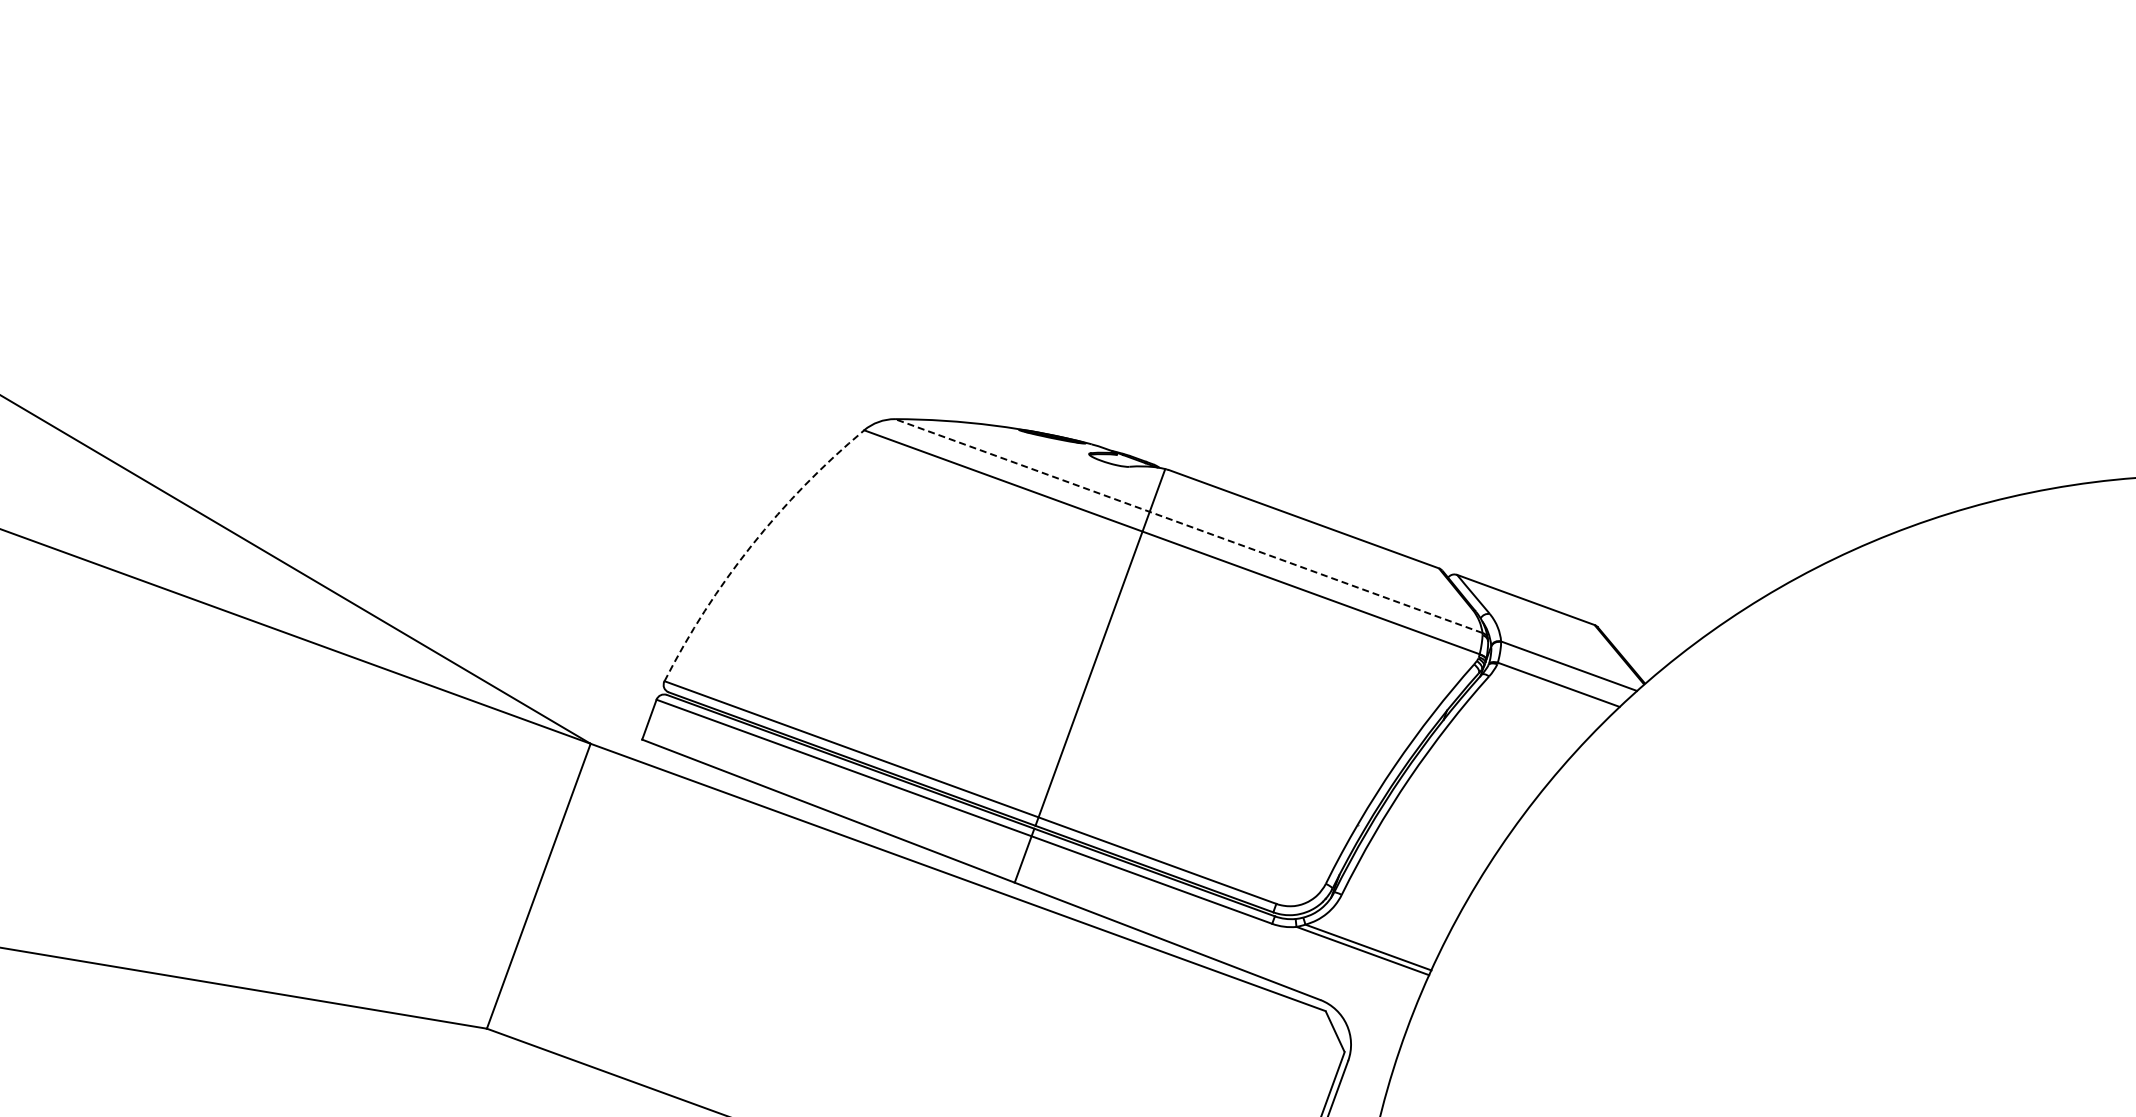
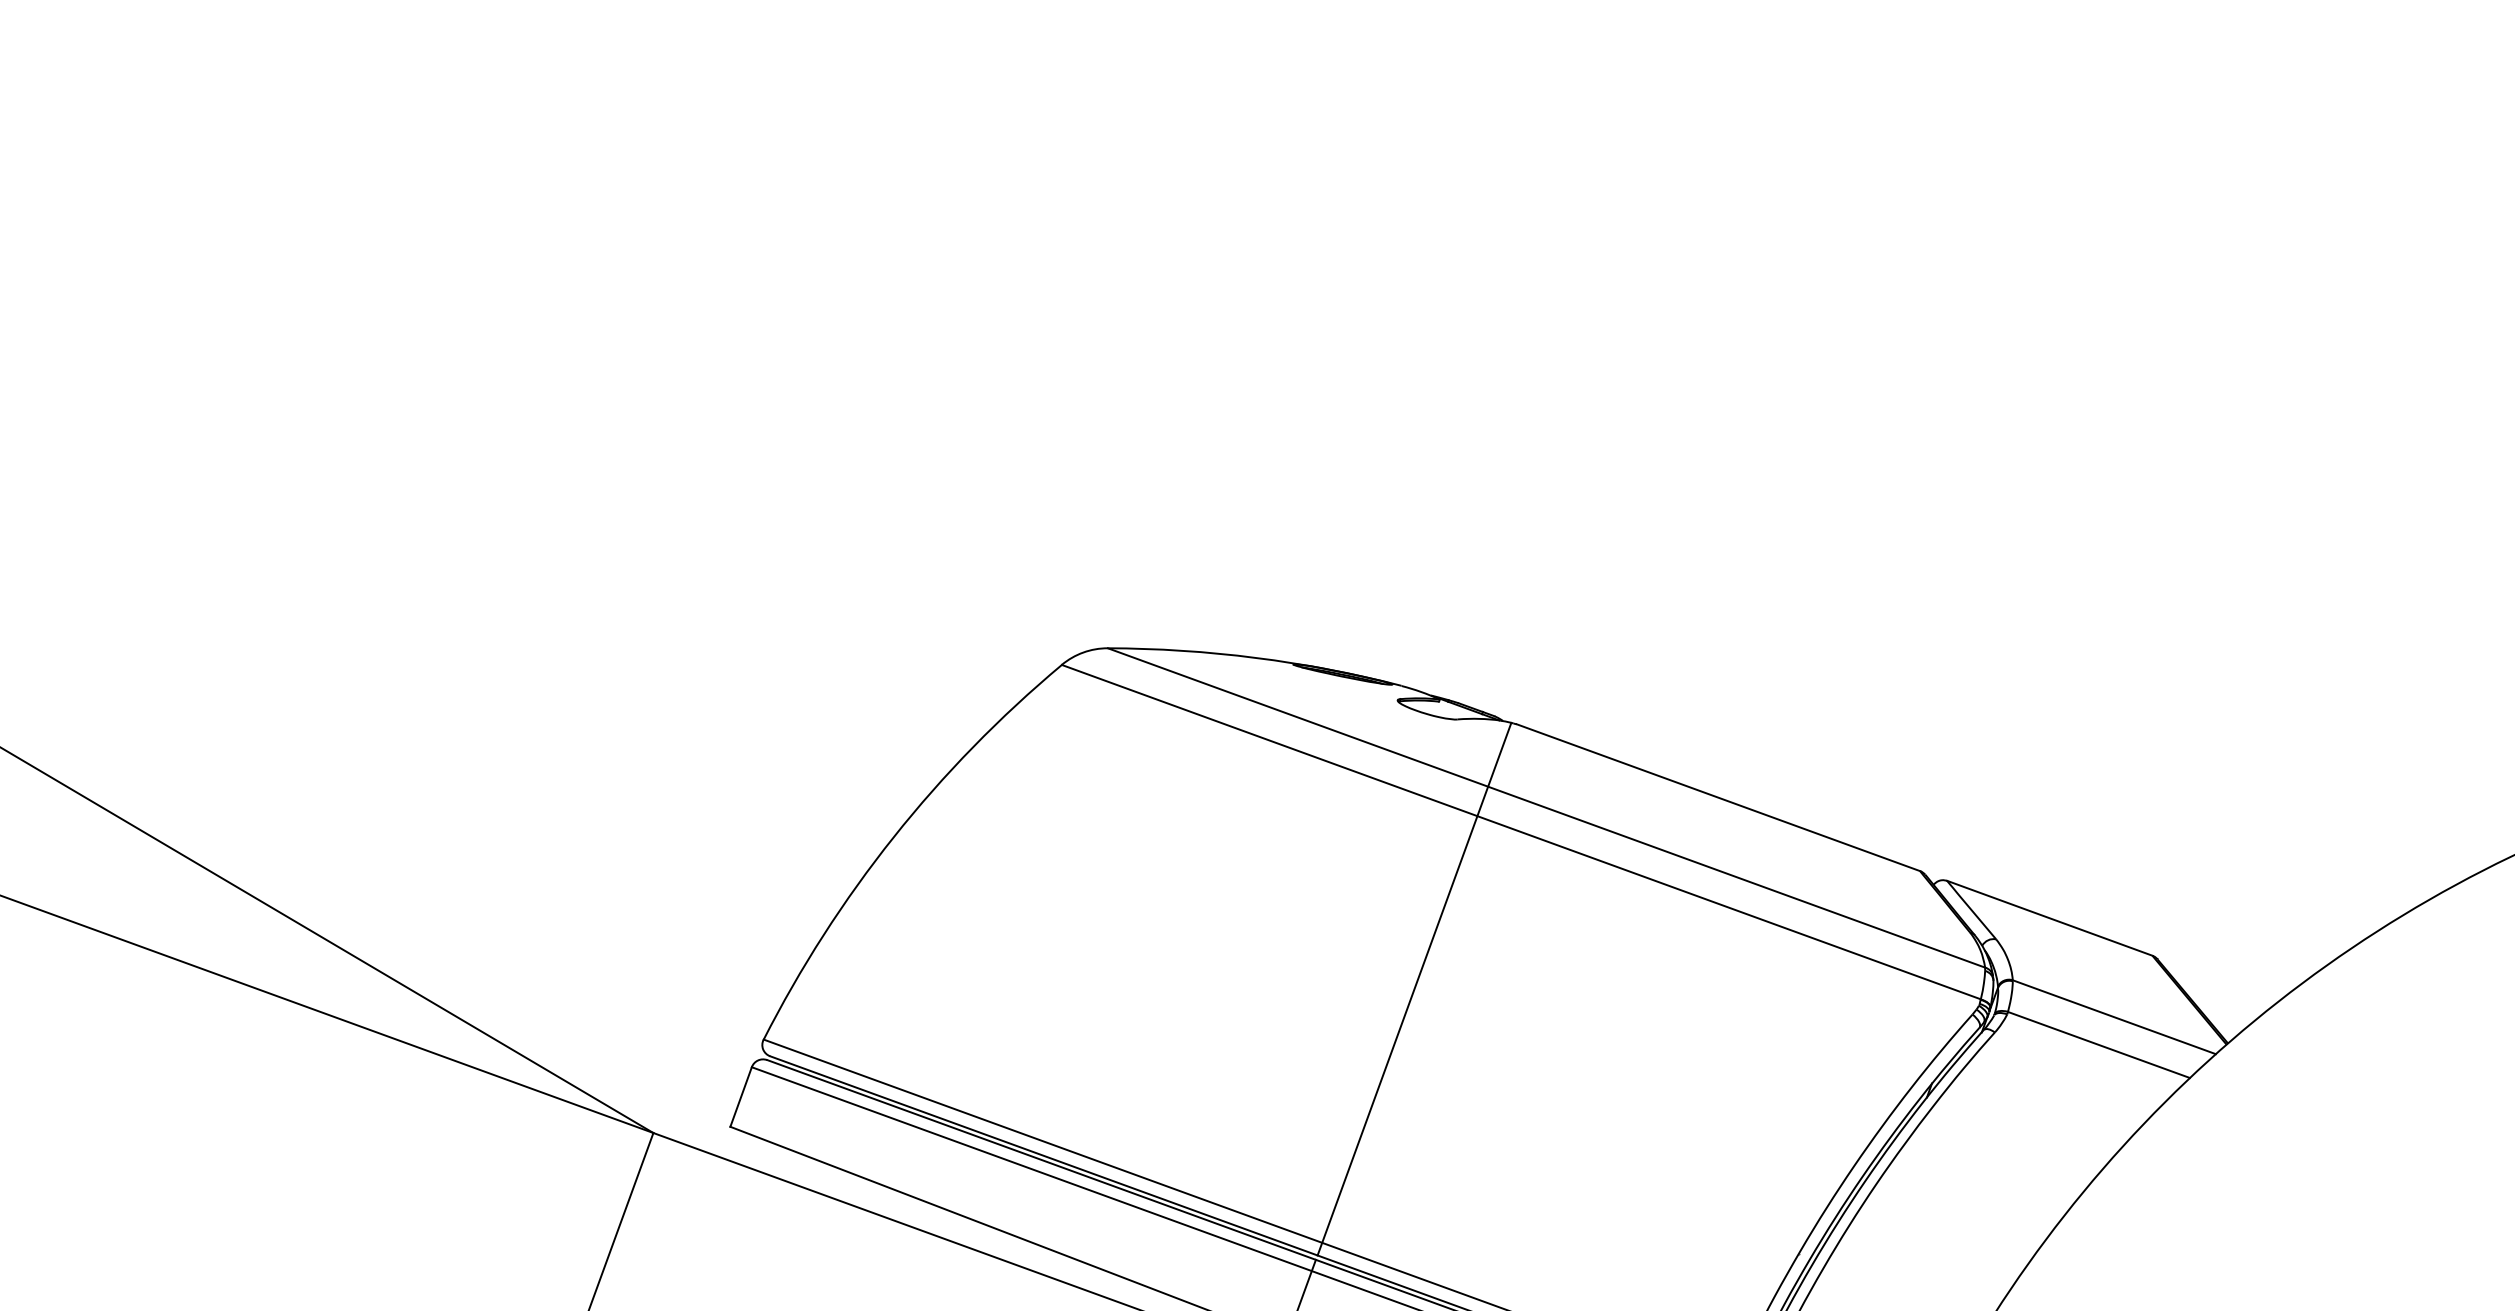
line: (1188, 526) -> (1546, 808), dashed -> solid
arc: (751, 545) -> (893, 836), dashed -> solid

